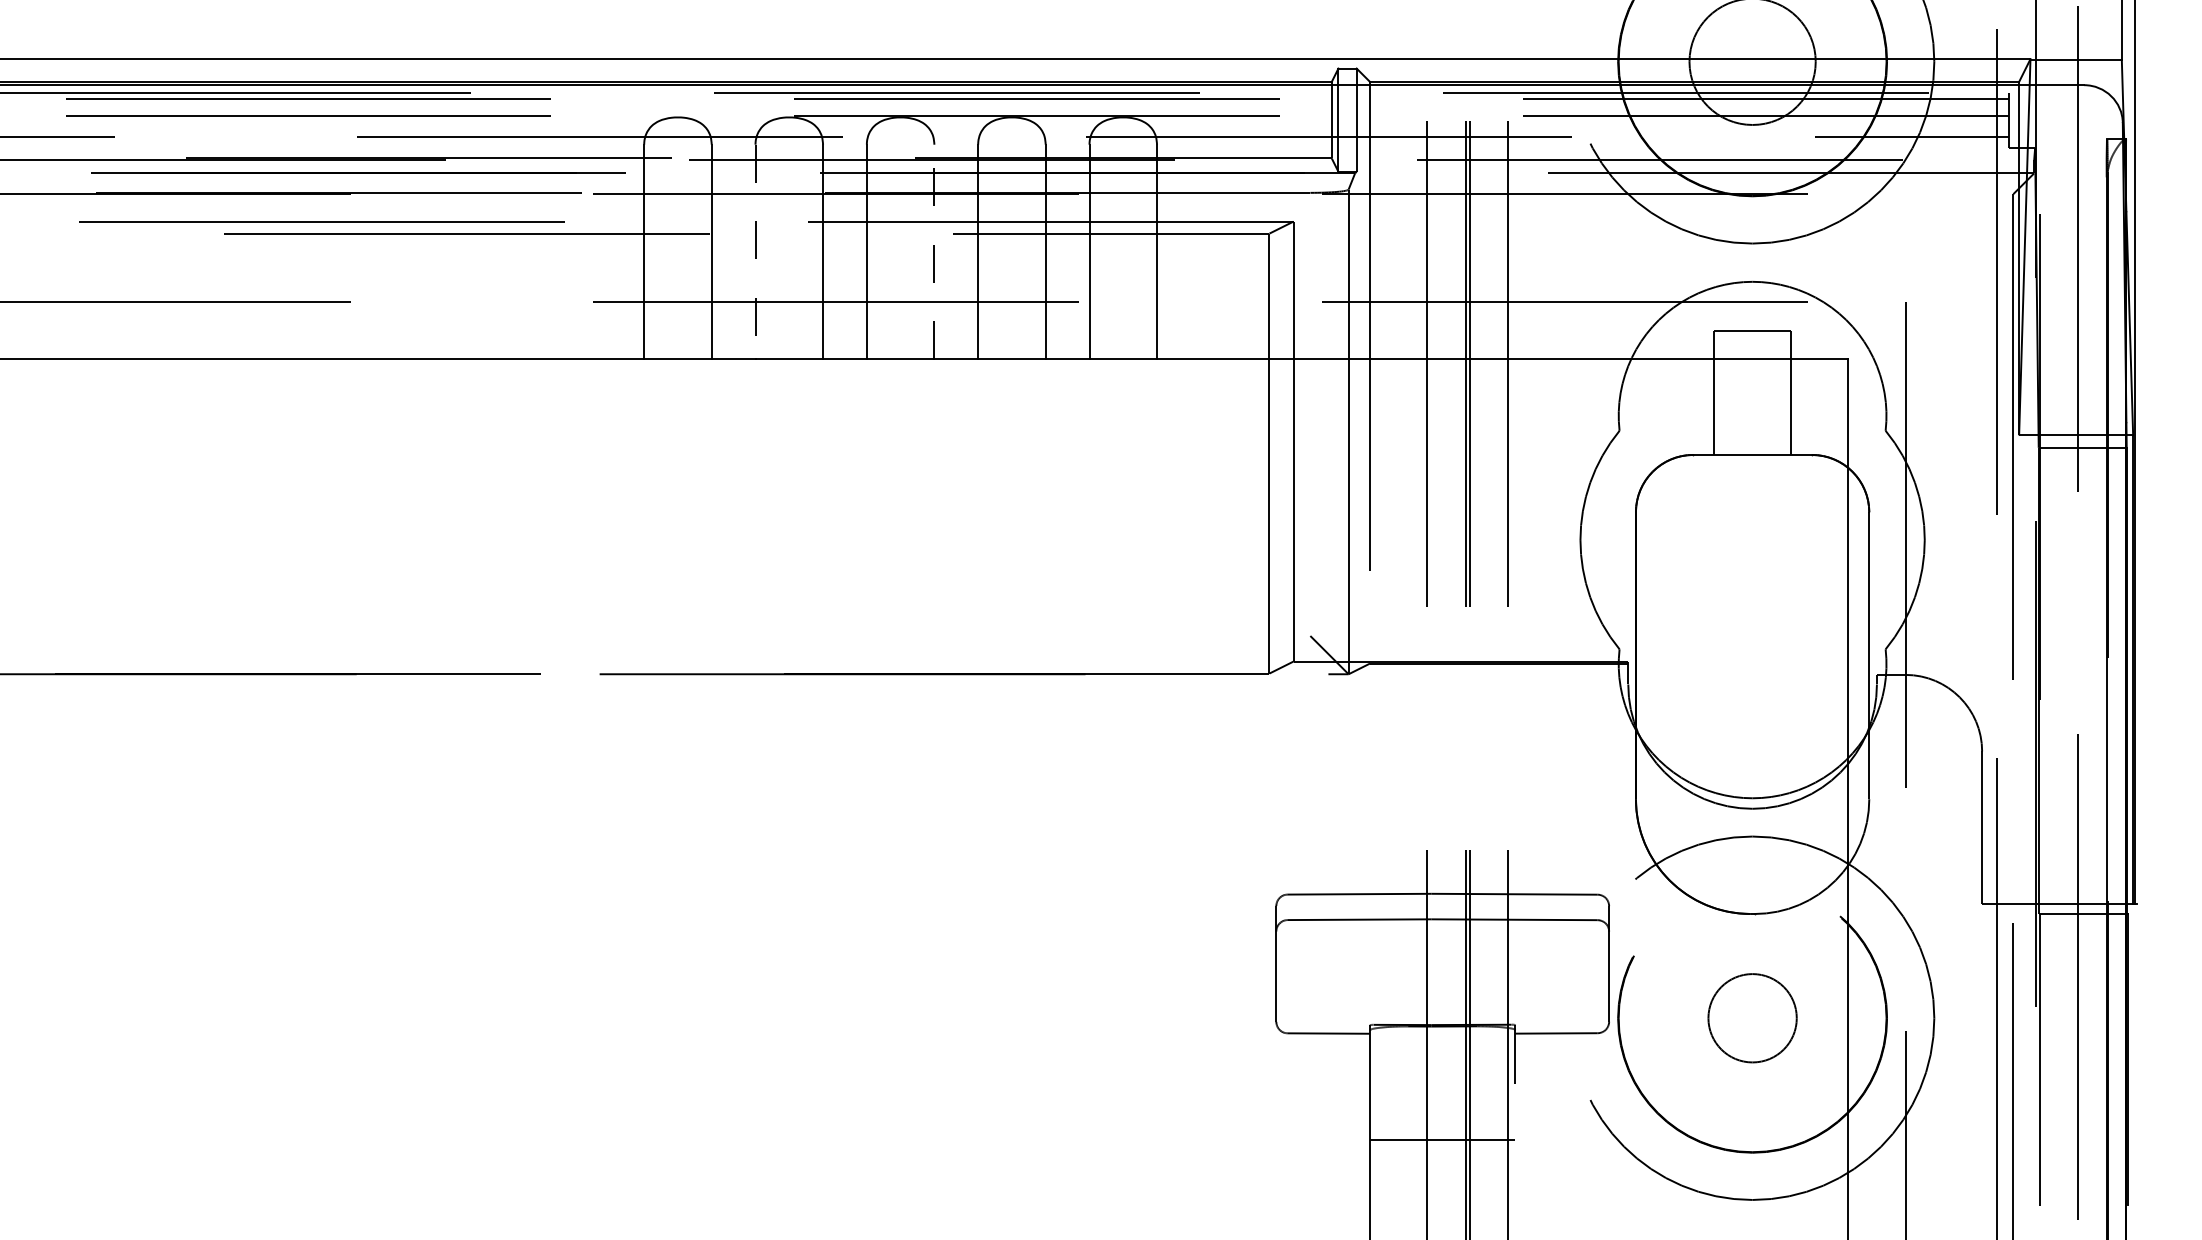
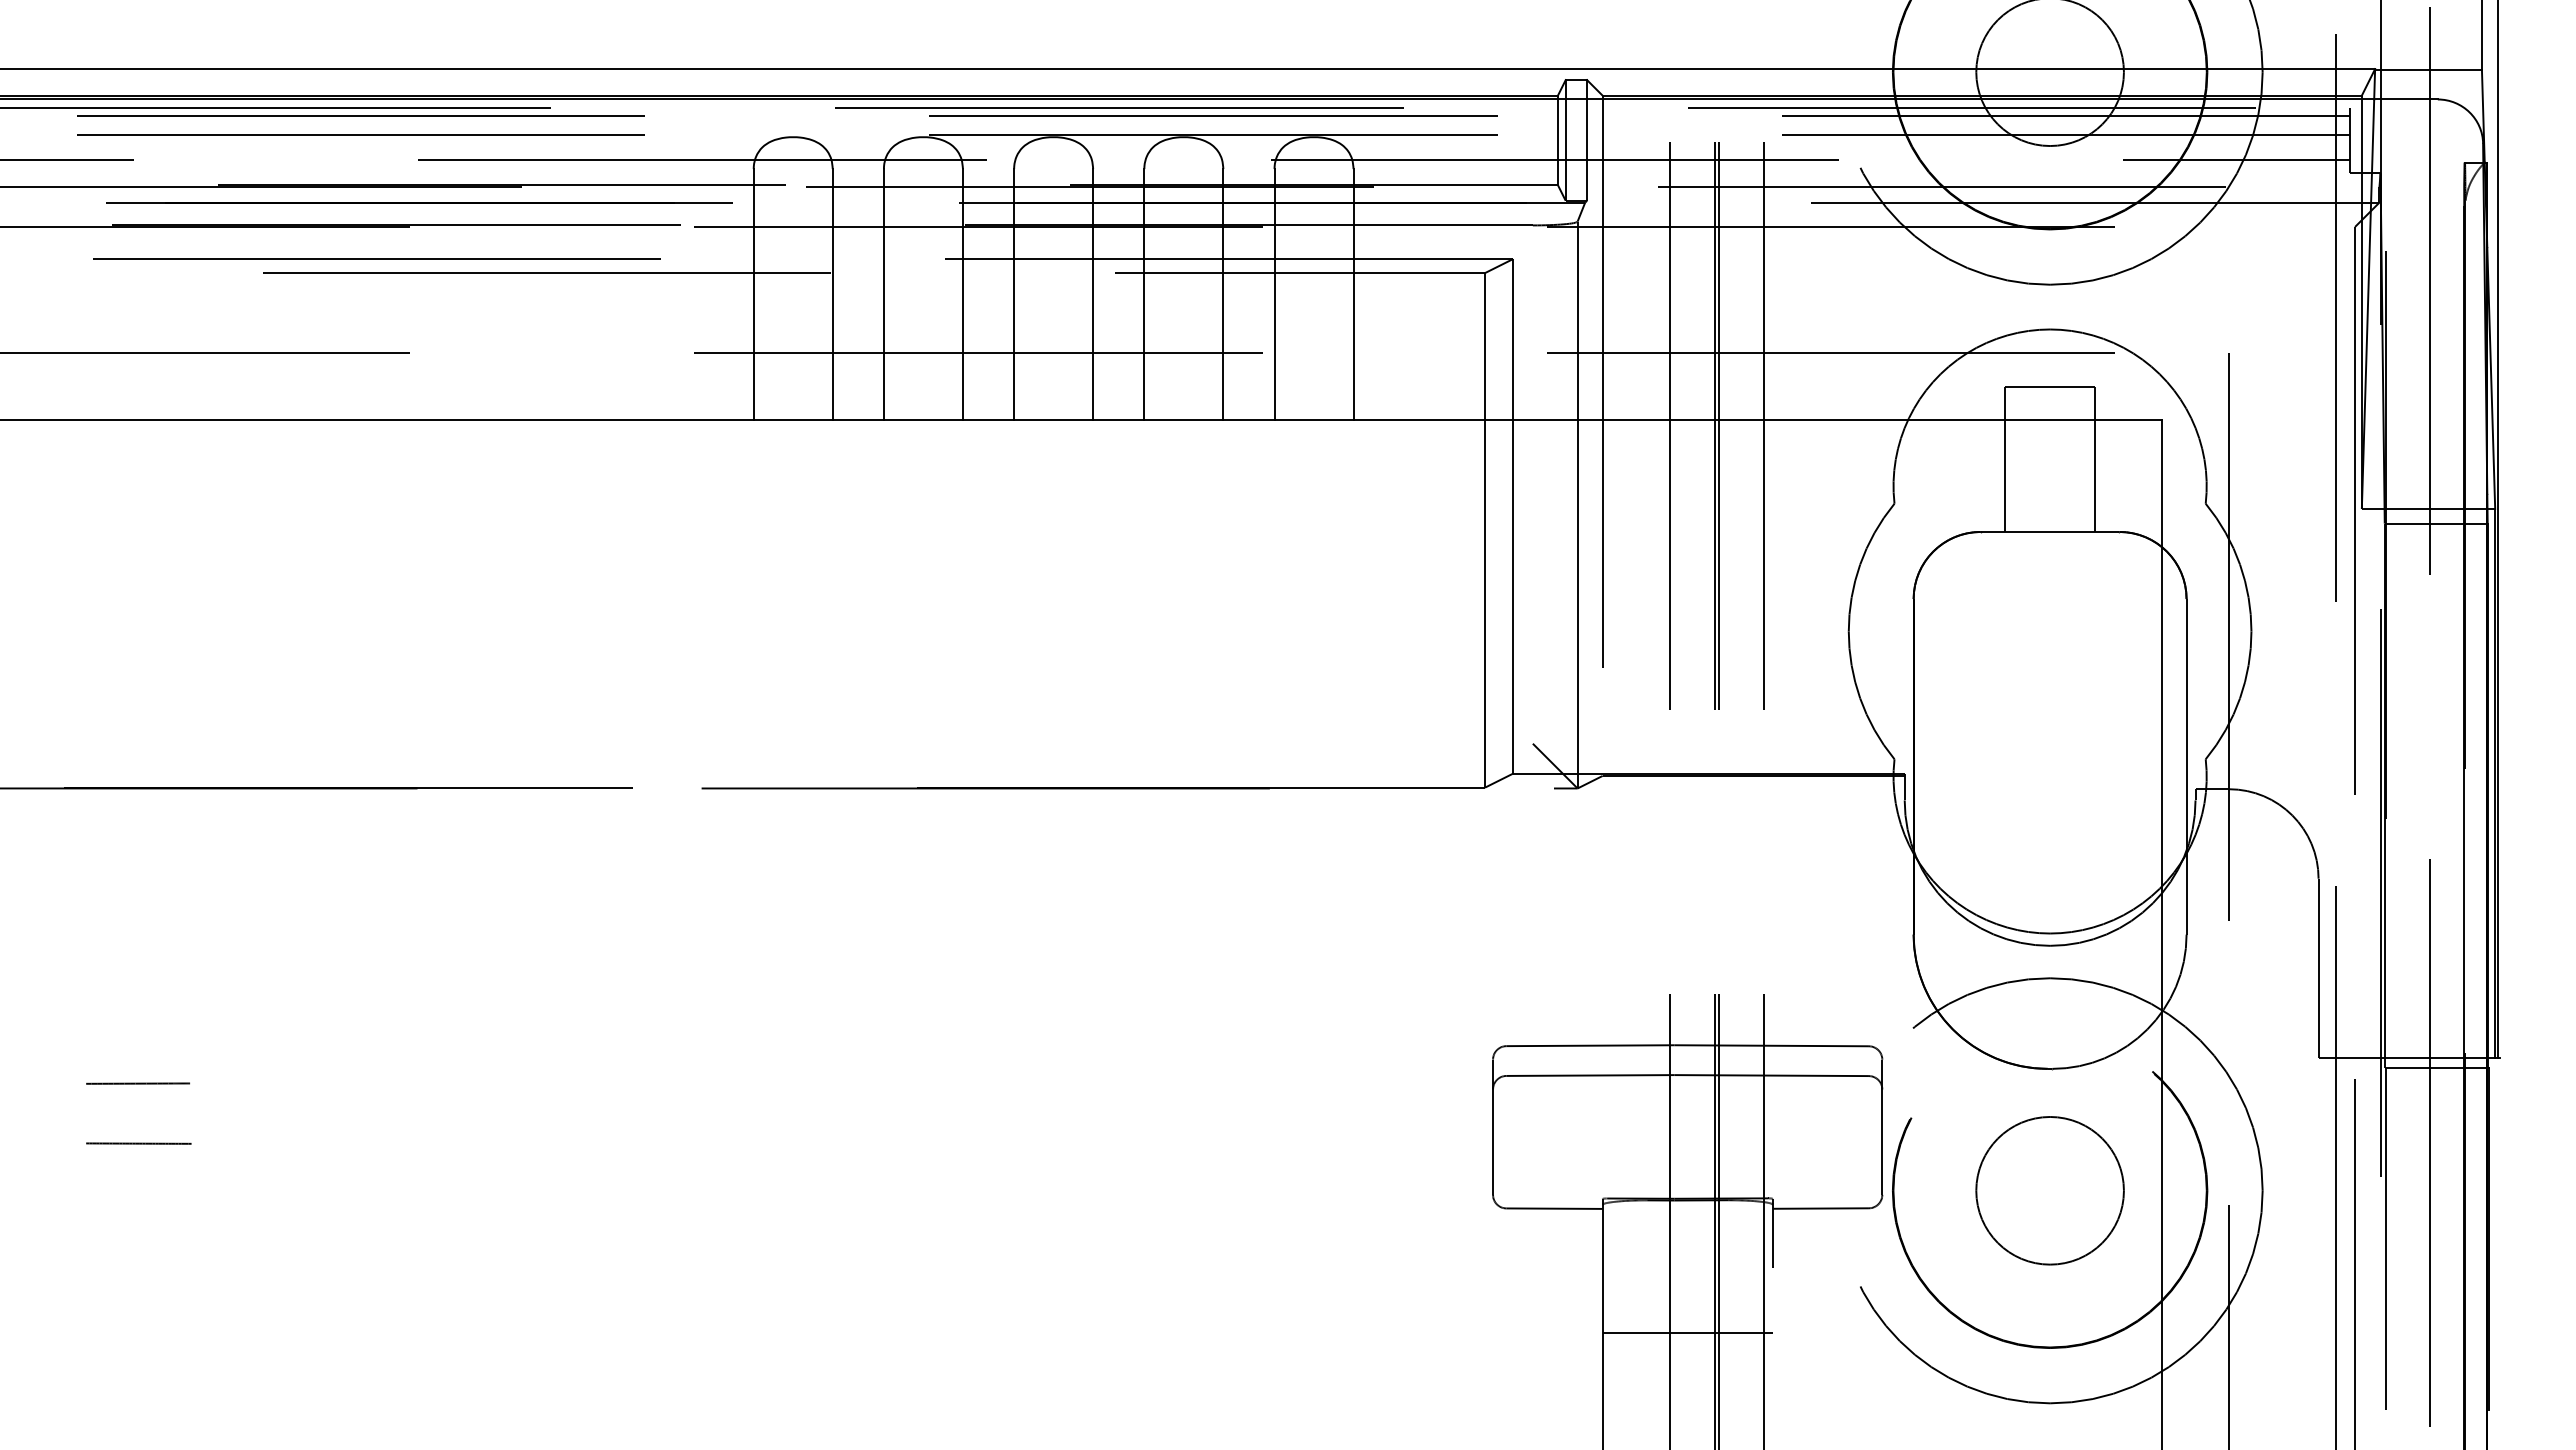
line: (934, 251) -> (1093, 294), dashed -> solid
line: (755, 252) -> (883, 295), dashed -> solid
line: (117, 926) -> (137, 1083), added
line: (118, 977) -> (138, 1143), added
circle: (1752, 1018) -> (2049, 1190), size x1.43

